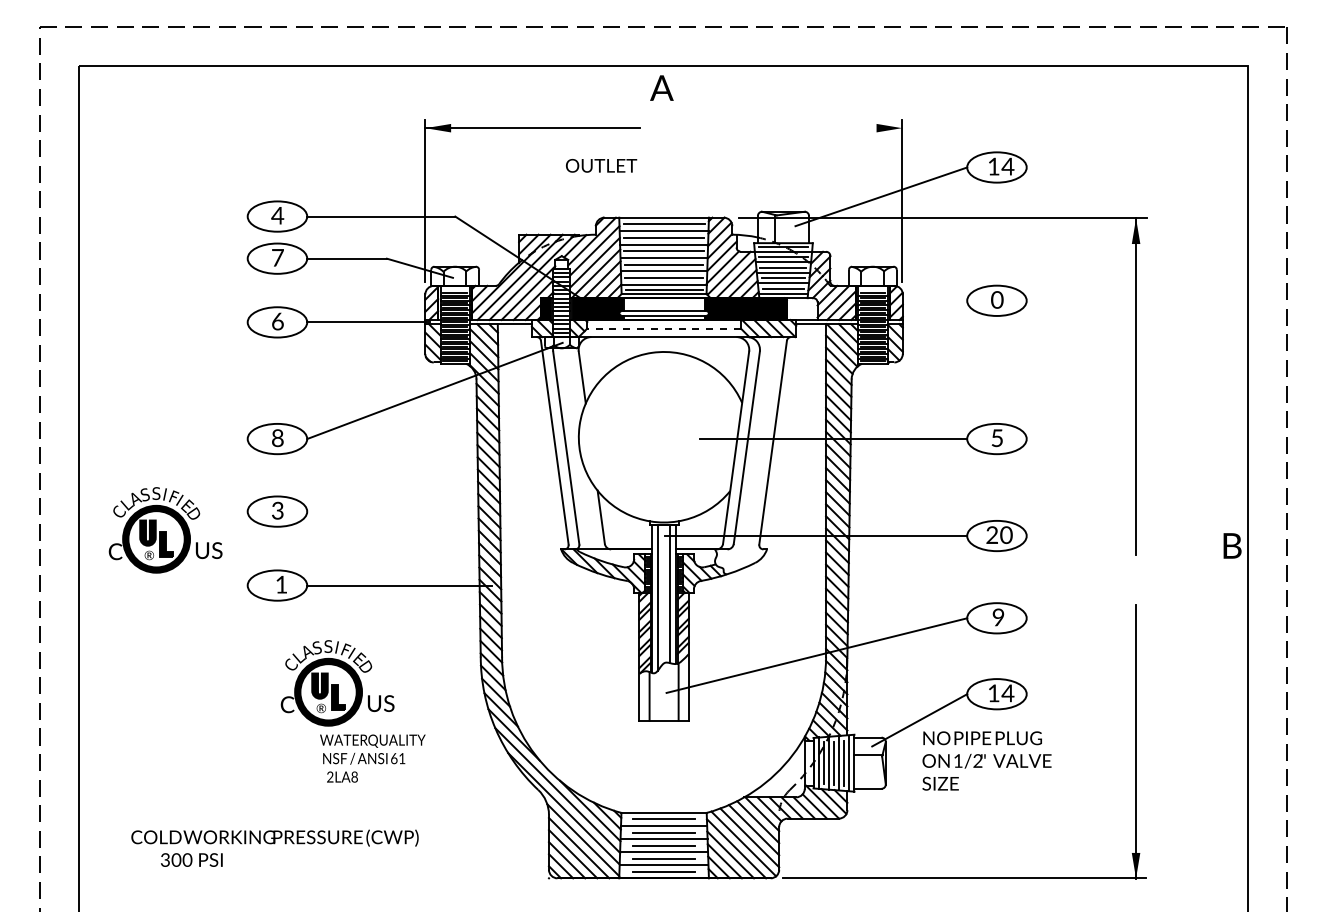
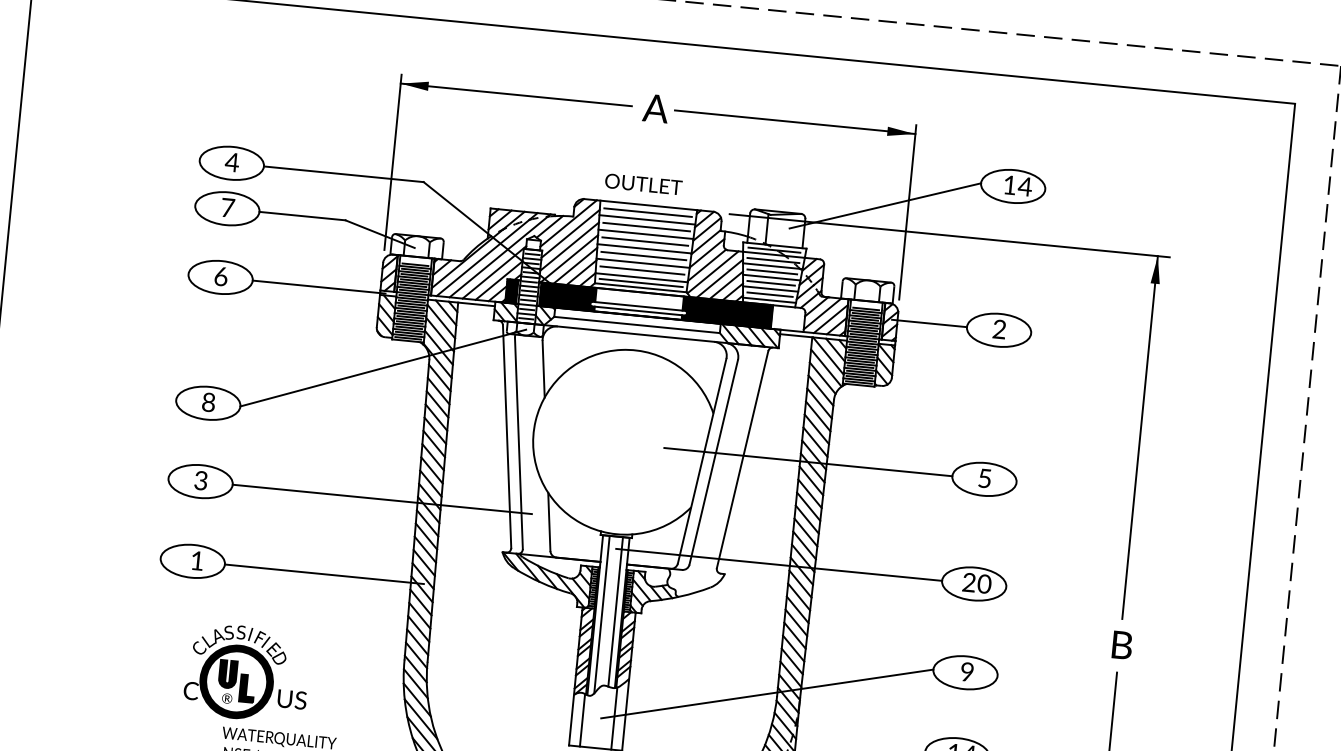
text: (661, 87) -> (655, 107), moved
line: (790, 128) -> (794, 122), added
text: (601, 165) -> (643, 184), moved
text: (997, 299) -> (999, 328), 0 -> 2
line: (932, 300) -> (929, 323), added
line: (664, 328) -> (637, 324), dashed -> solid
line: (445, 511) -> (381, 499), added
part: (165, 530) -> (77, 490), removed
text: (1232, 545) -> (1122, 644), moved

